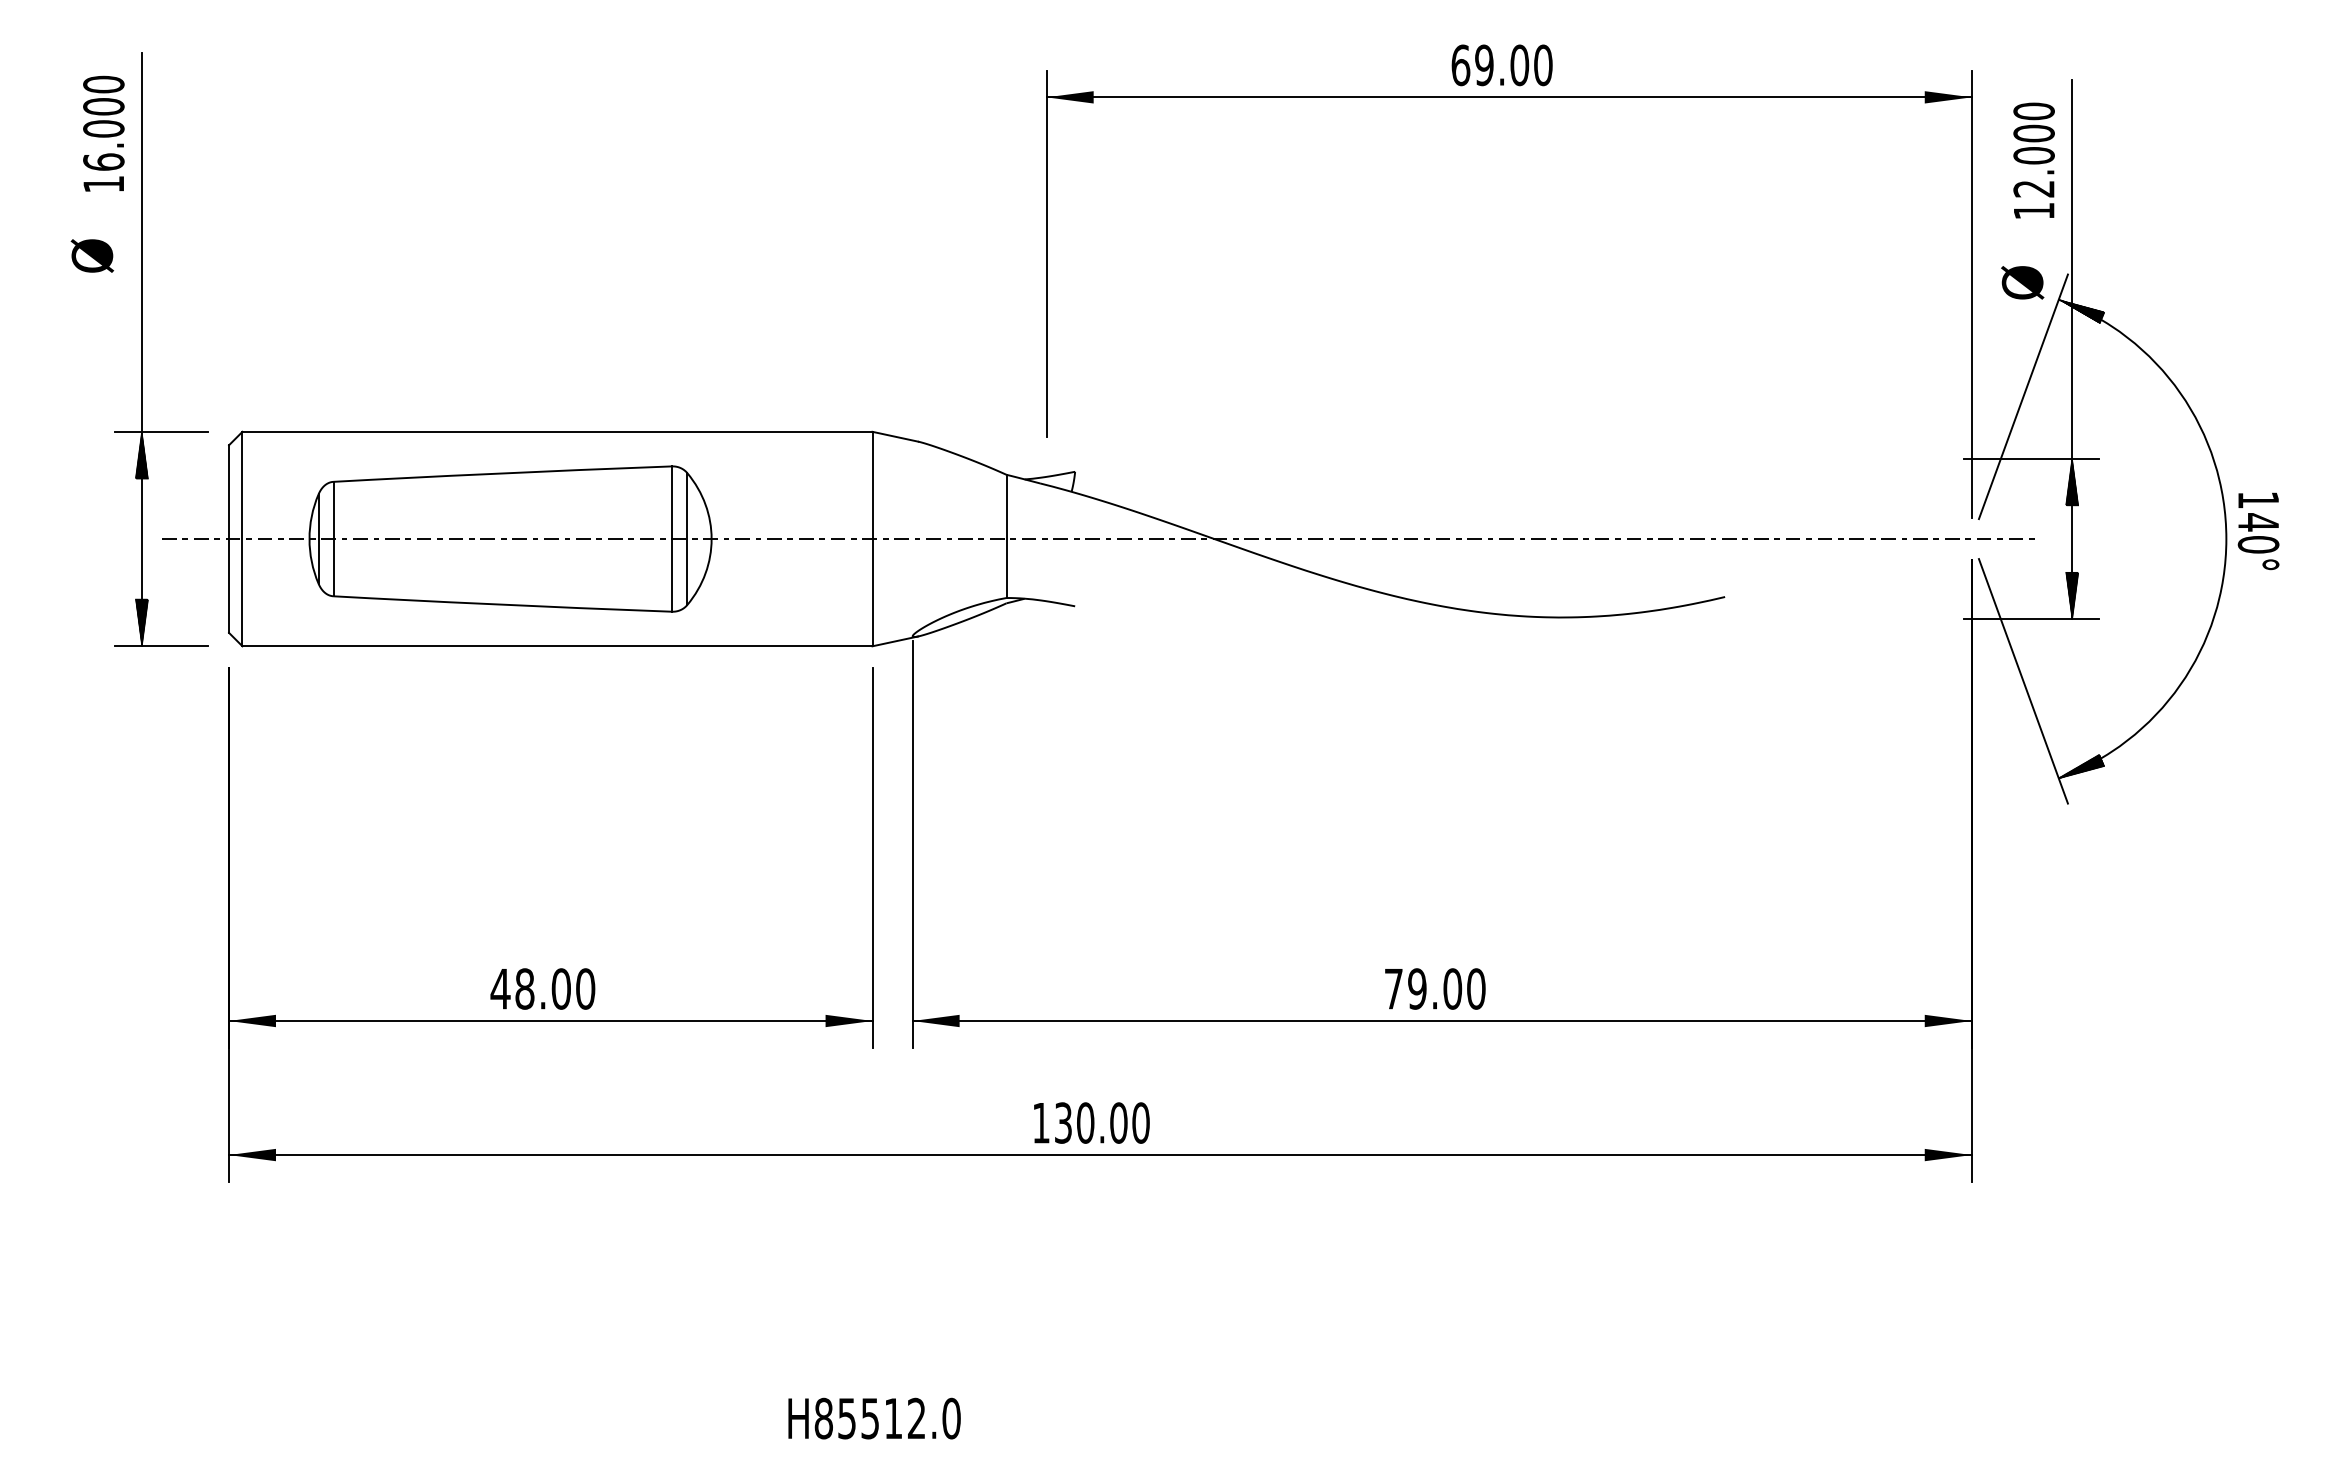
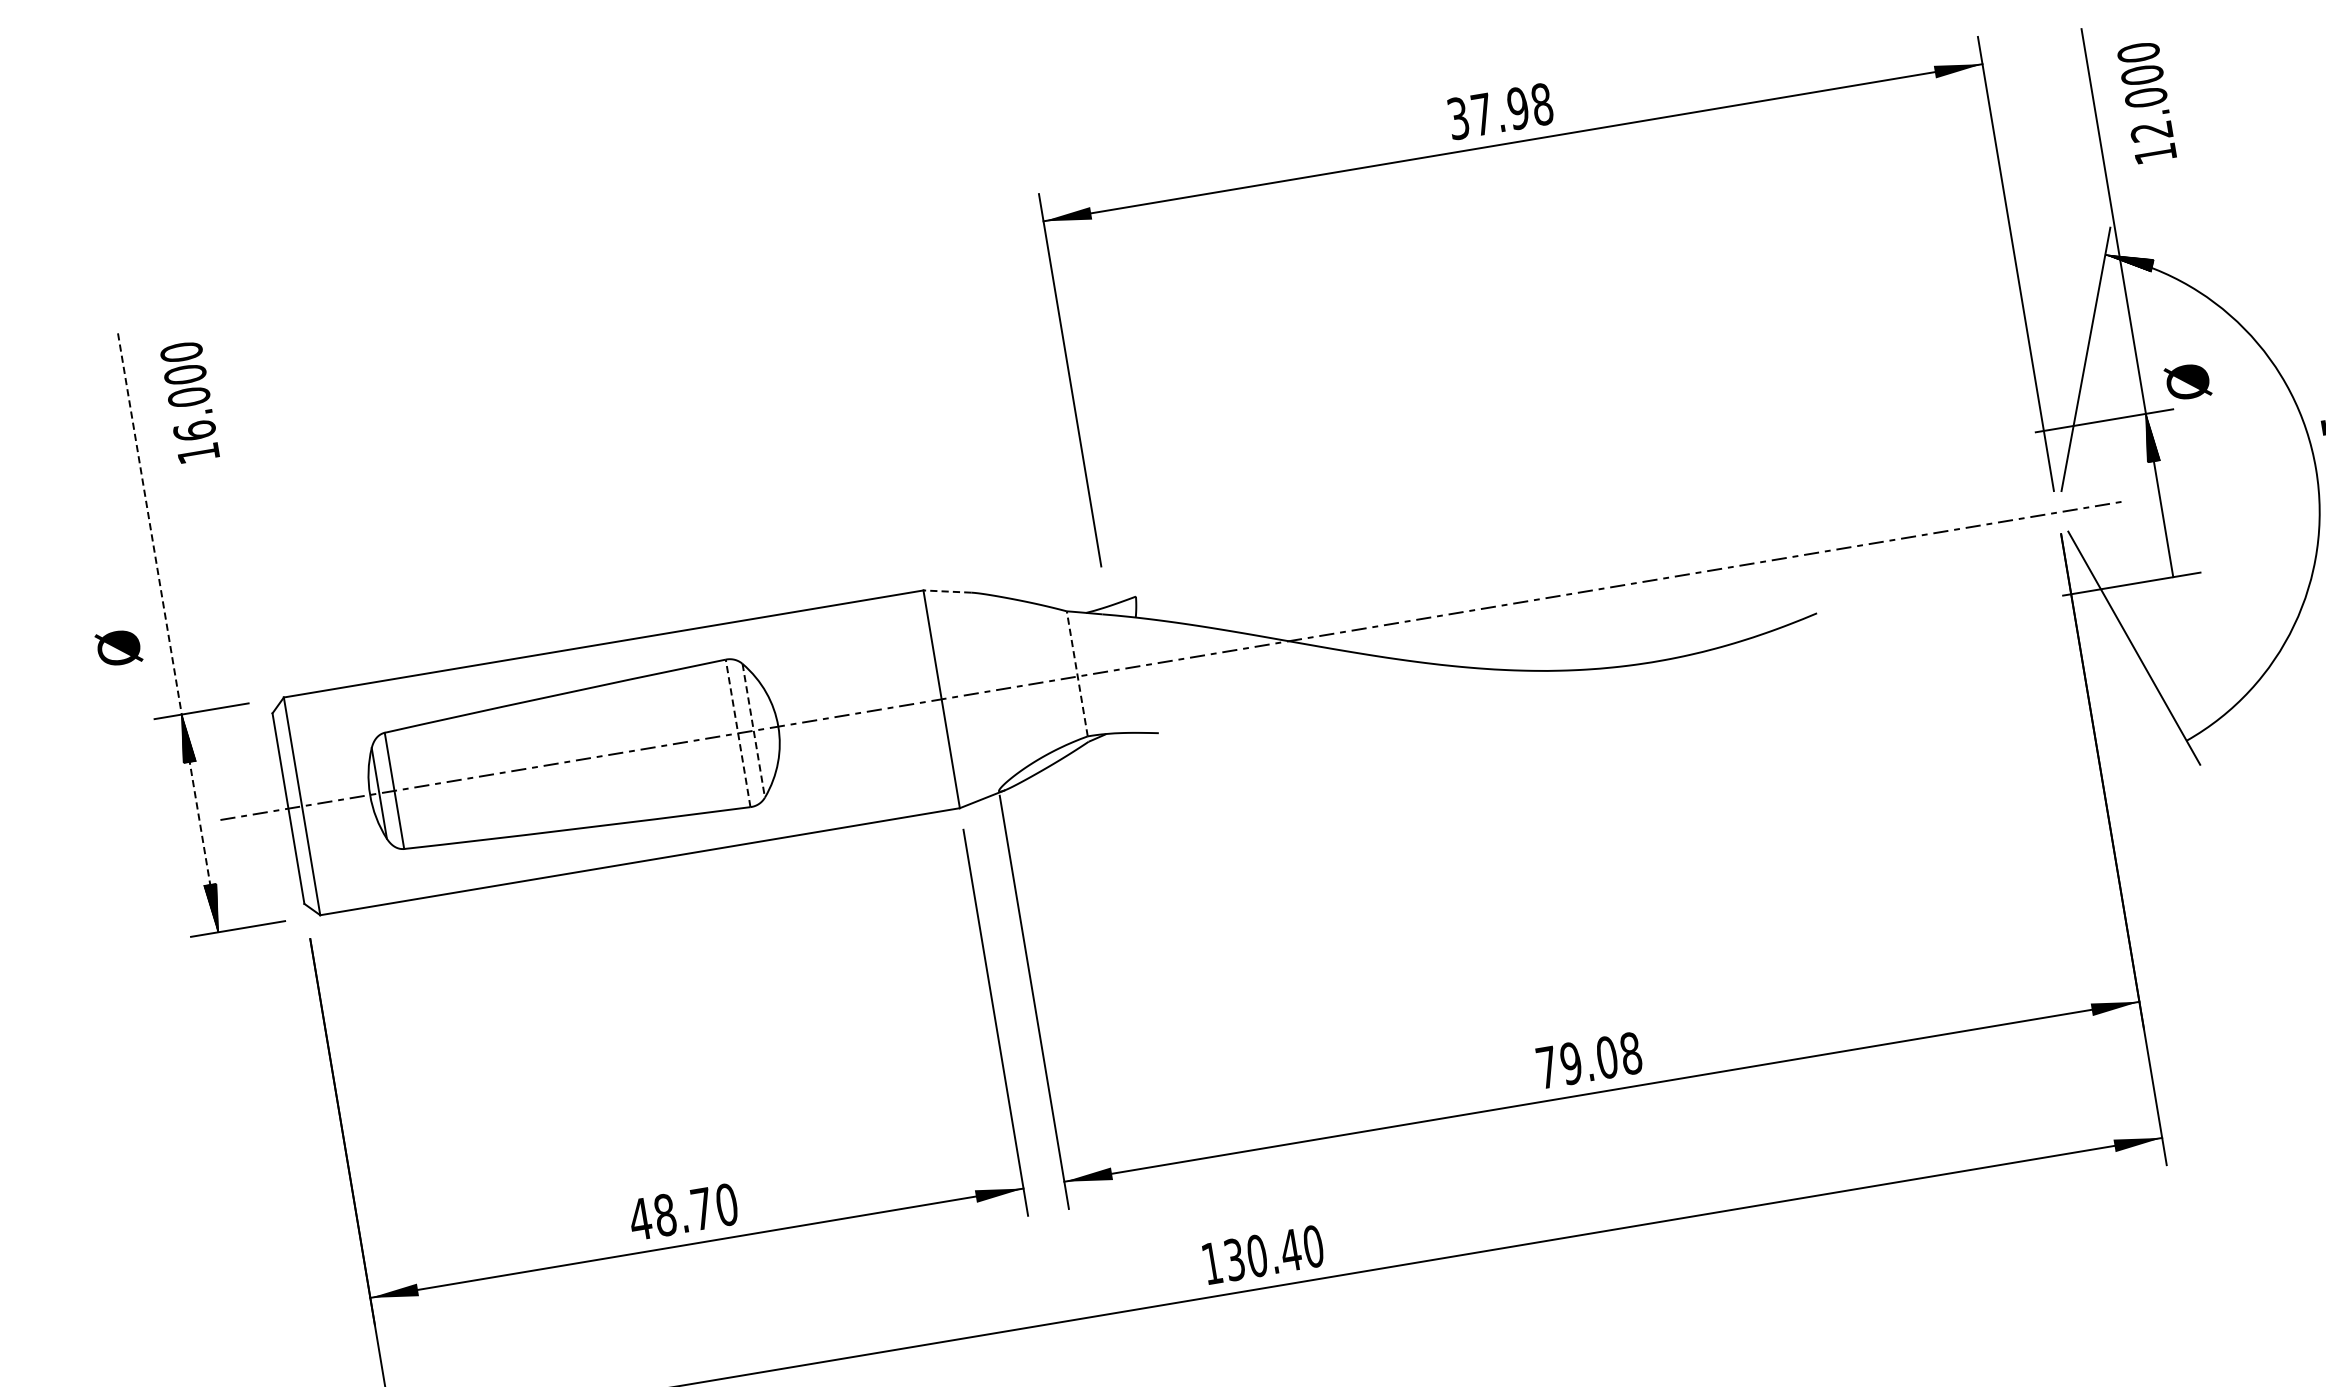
text: (1501, 65) -> (1499, 111), 69.00 -> 37.98
text: (103, 133) -> (189, 401), moved
text: (2033, 160) -> (2146, 102), moved
text: (92, 255) -> (118, 647), moved
text: (2022, 282) -> (2187, 381), moved
line: (141, 349) -> (167, 631), solid -> dashed
line: (894, 436) -> (946, 591), solid -> dashed
line: (1006, 536) -> (1077, 673), solid -> dashed
line: (672, 539) -> (738, 733), solid -> dashed
line: (687, 539) -> (753, 731), solid -> dashed
hatch: (2072, 595) -> (2169, 552), removed
hatch: (2081, 766) -> (2207, 724), removed
text: (560, 988) -> (701, 1208), 48.00 -> 48.70
text: (1476, 988) -> (1631, 1052), 79.00 -> 79.08
text: (1118, 1122) -> (1290, 1249), 130.00 -> 130.40

